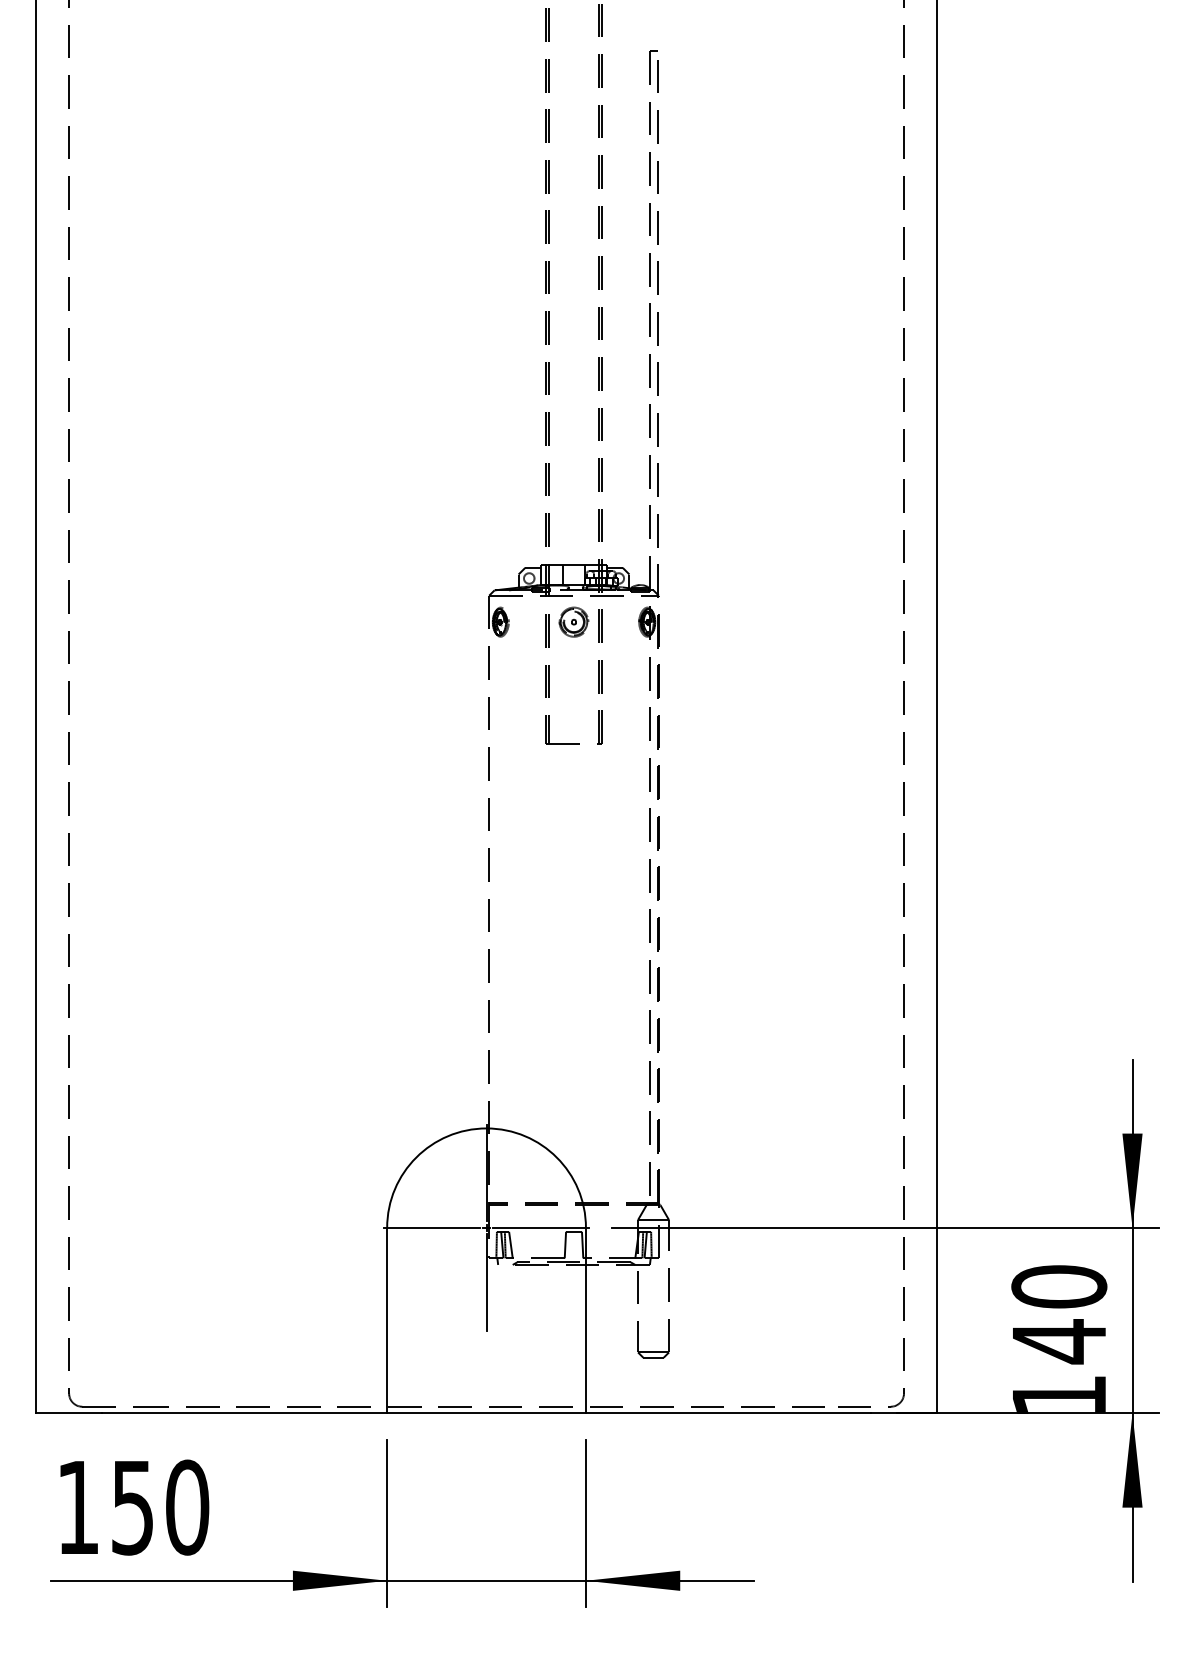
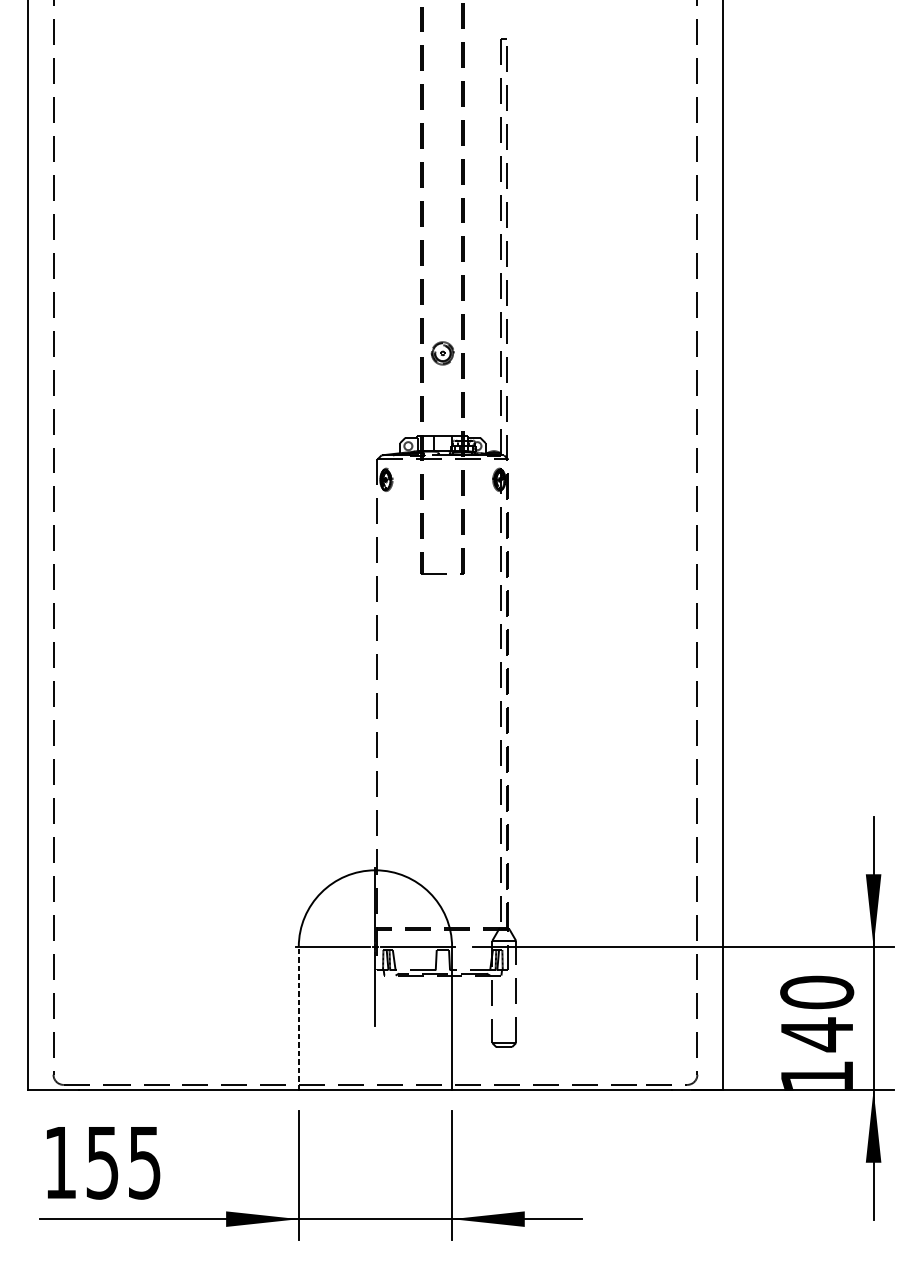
part: (573, 621) -> (442, 352), moved
line: (387, 1320) -> (299, 1018), solid -> dashed
text: (187, 1507) -> (144, 1162), 150 -> 155

